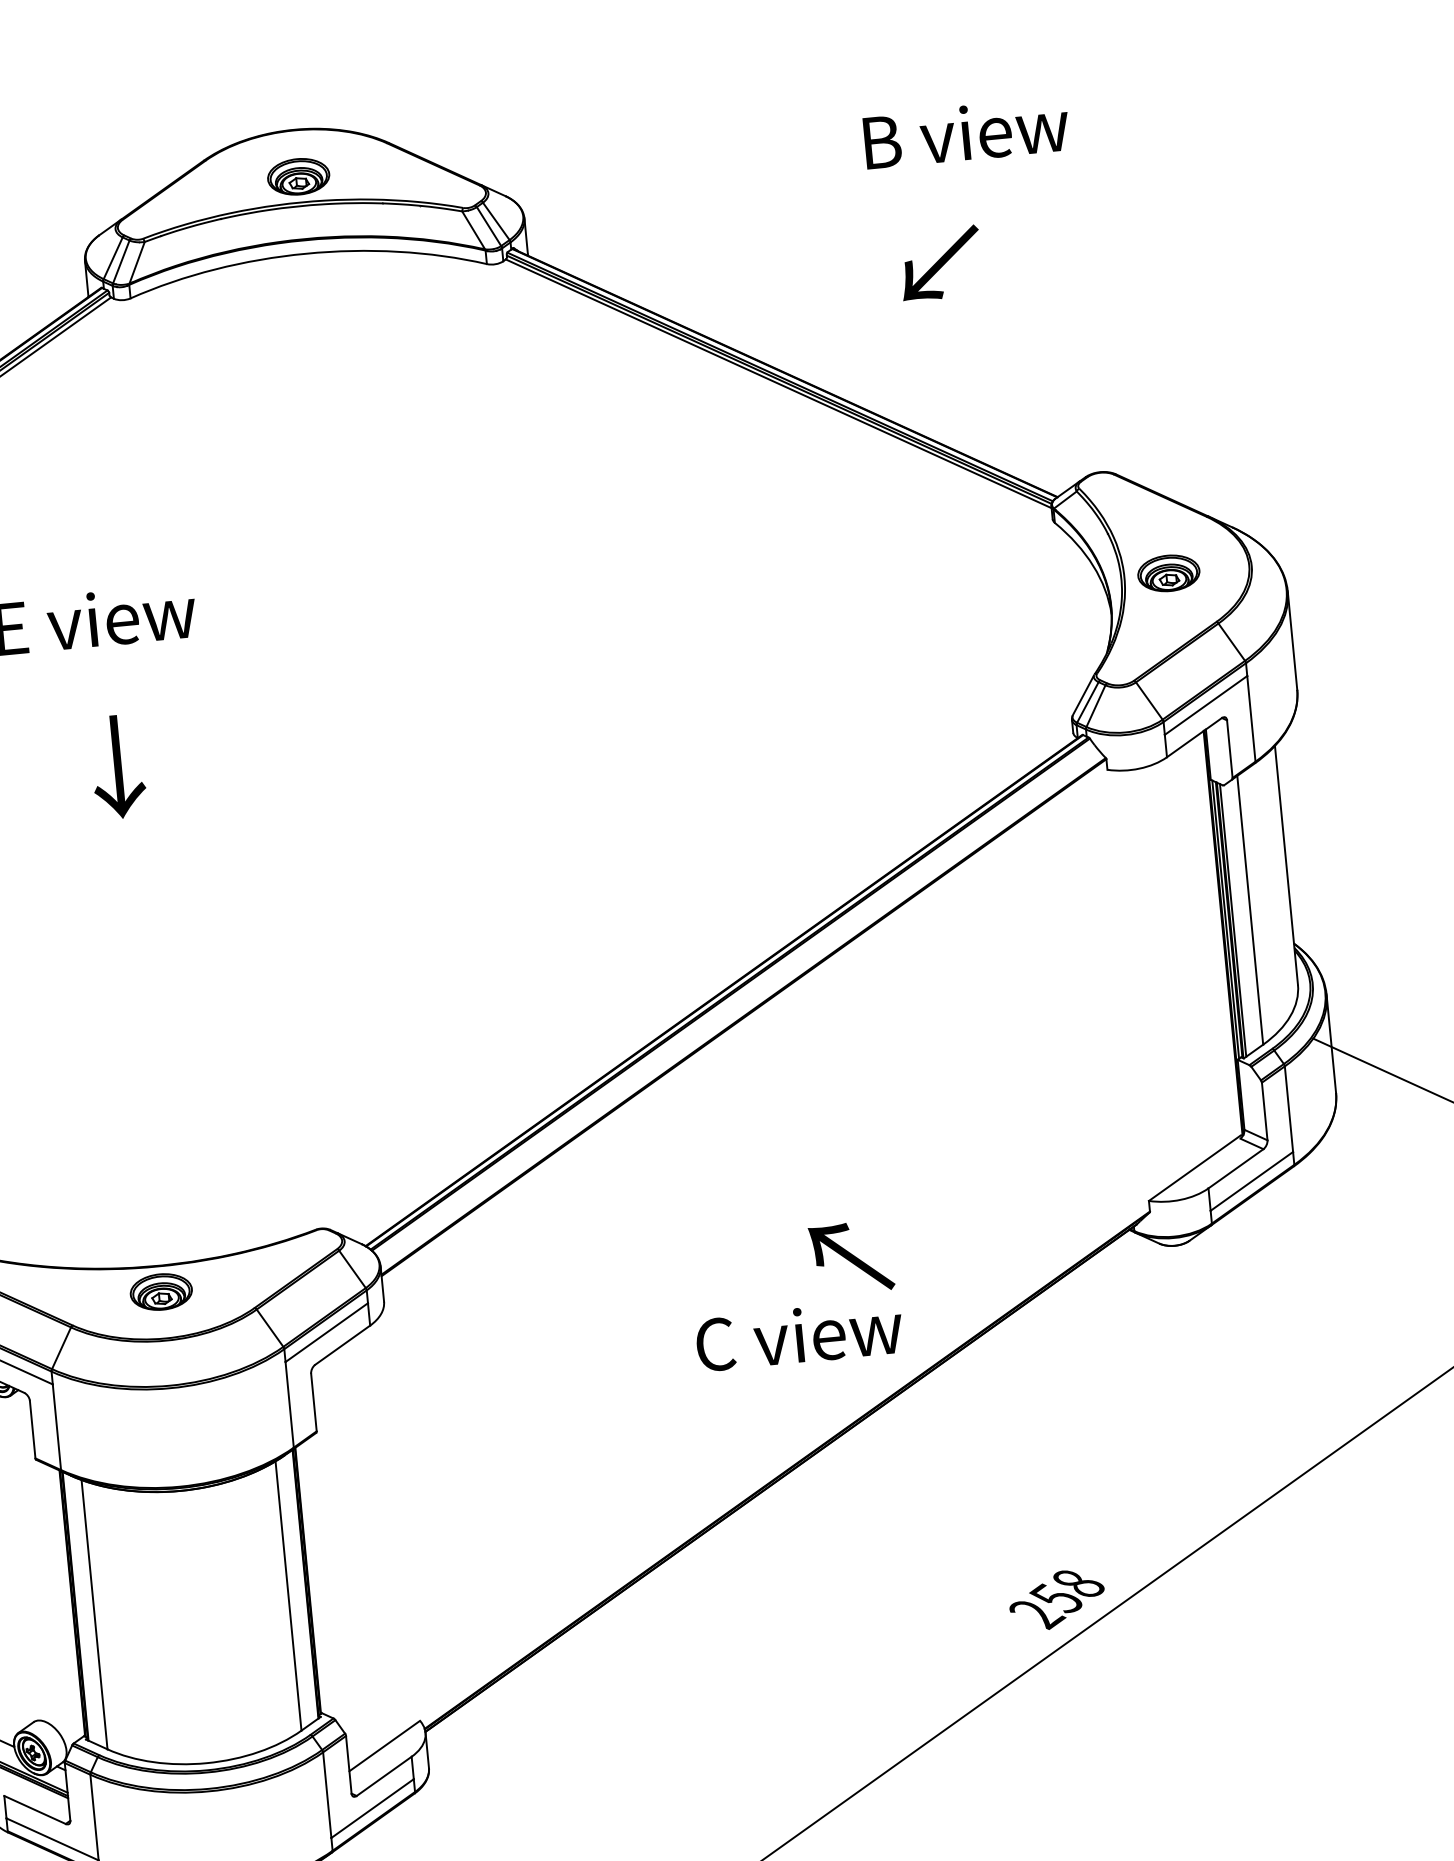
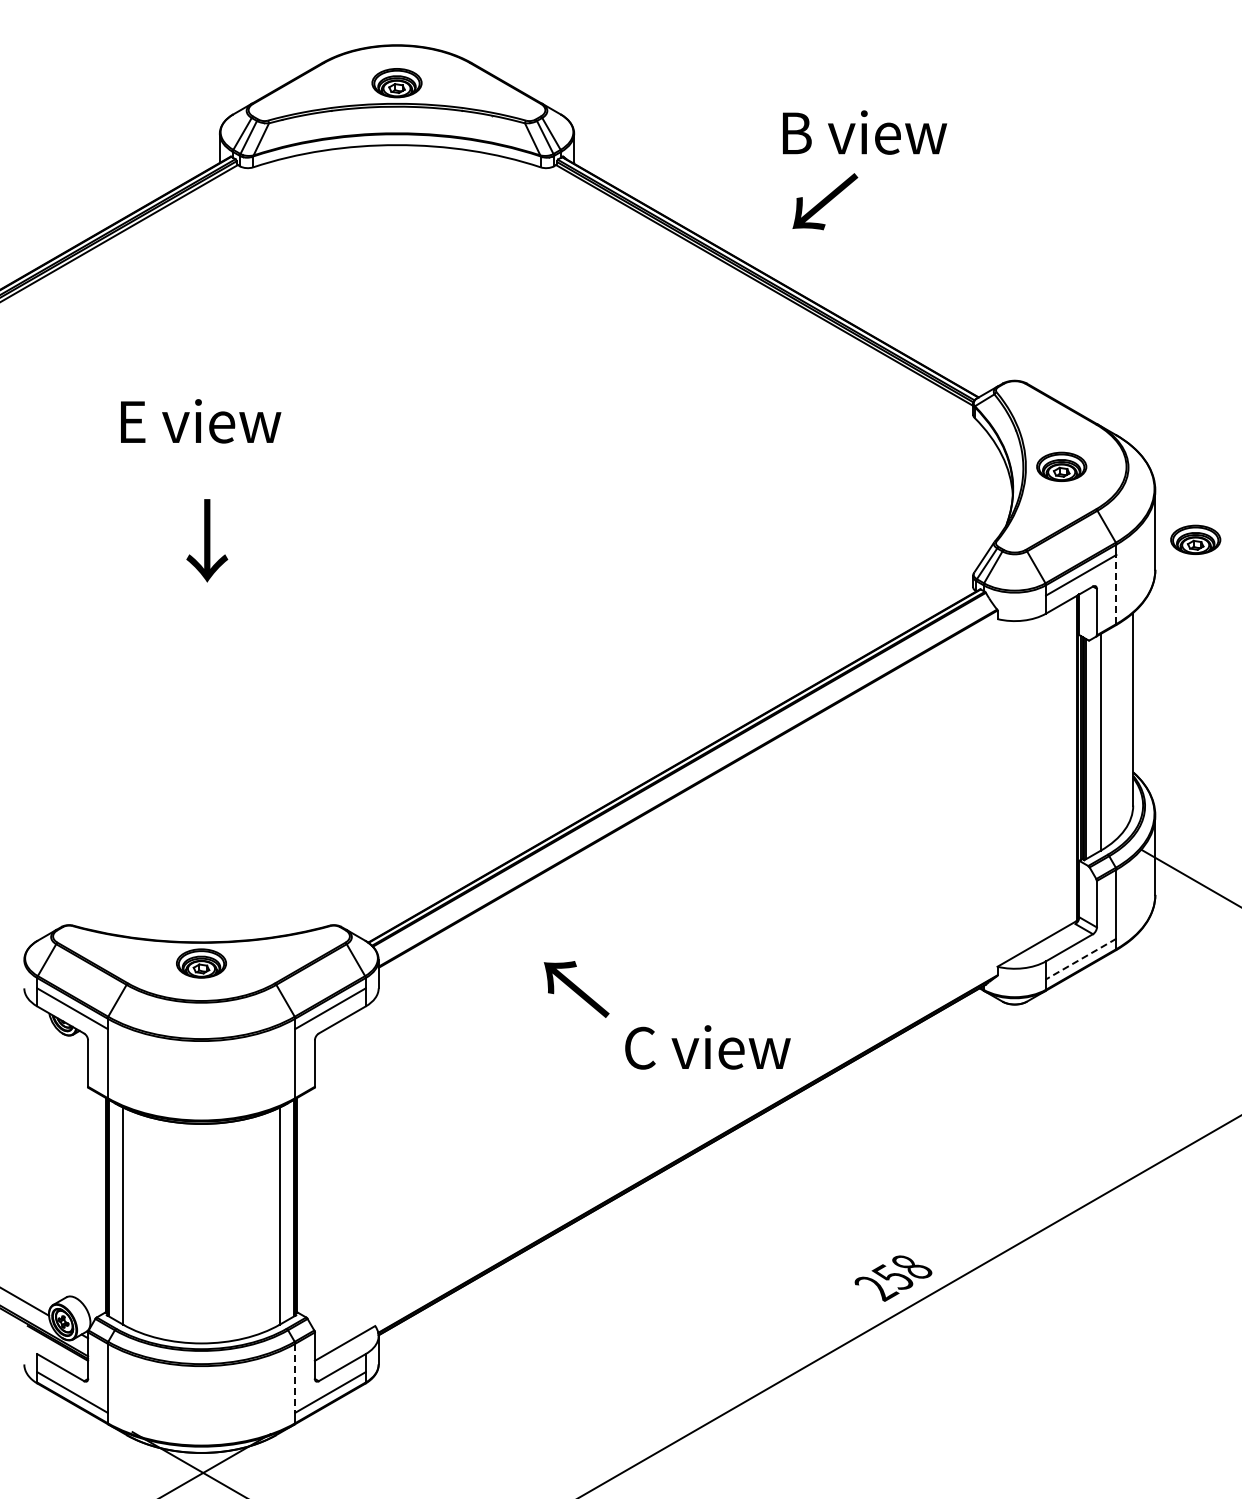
text: (967, 132) -> (865, 132), moved
text: (940, 263) -> (825, 201), moved
part: (1343, 647) -> (1195, 539), added
line: (1251, 718) -> (1116, 589), solid -> dashed
line: (1252, 1181) -> (1081, 959), solid -> dashed
text: (851, 1258) -> (576, 989), moved
line: (327, 1795) -> (295, 1378), solid -> dashed

